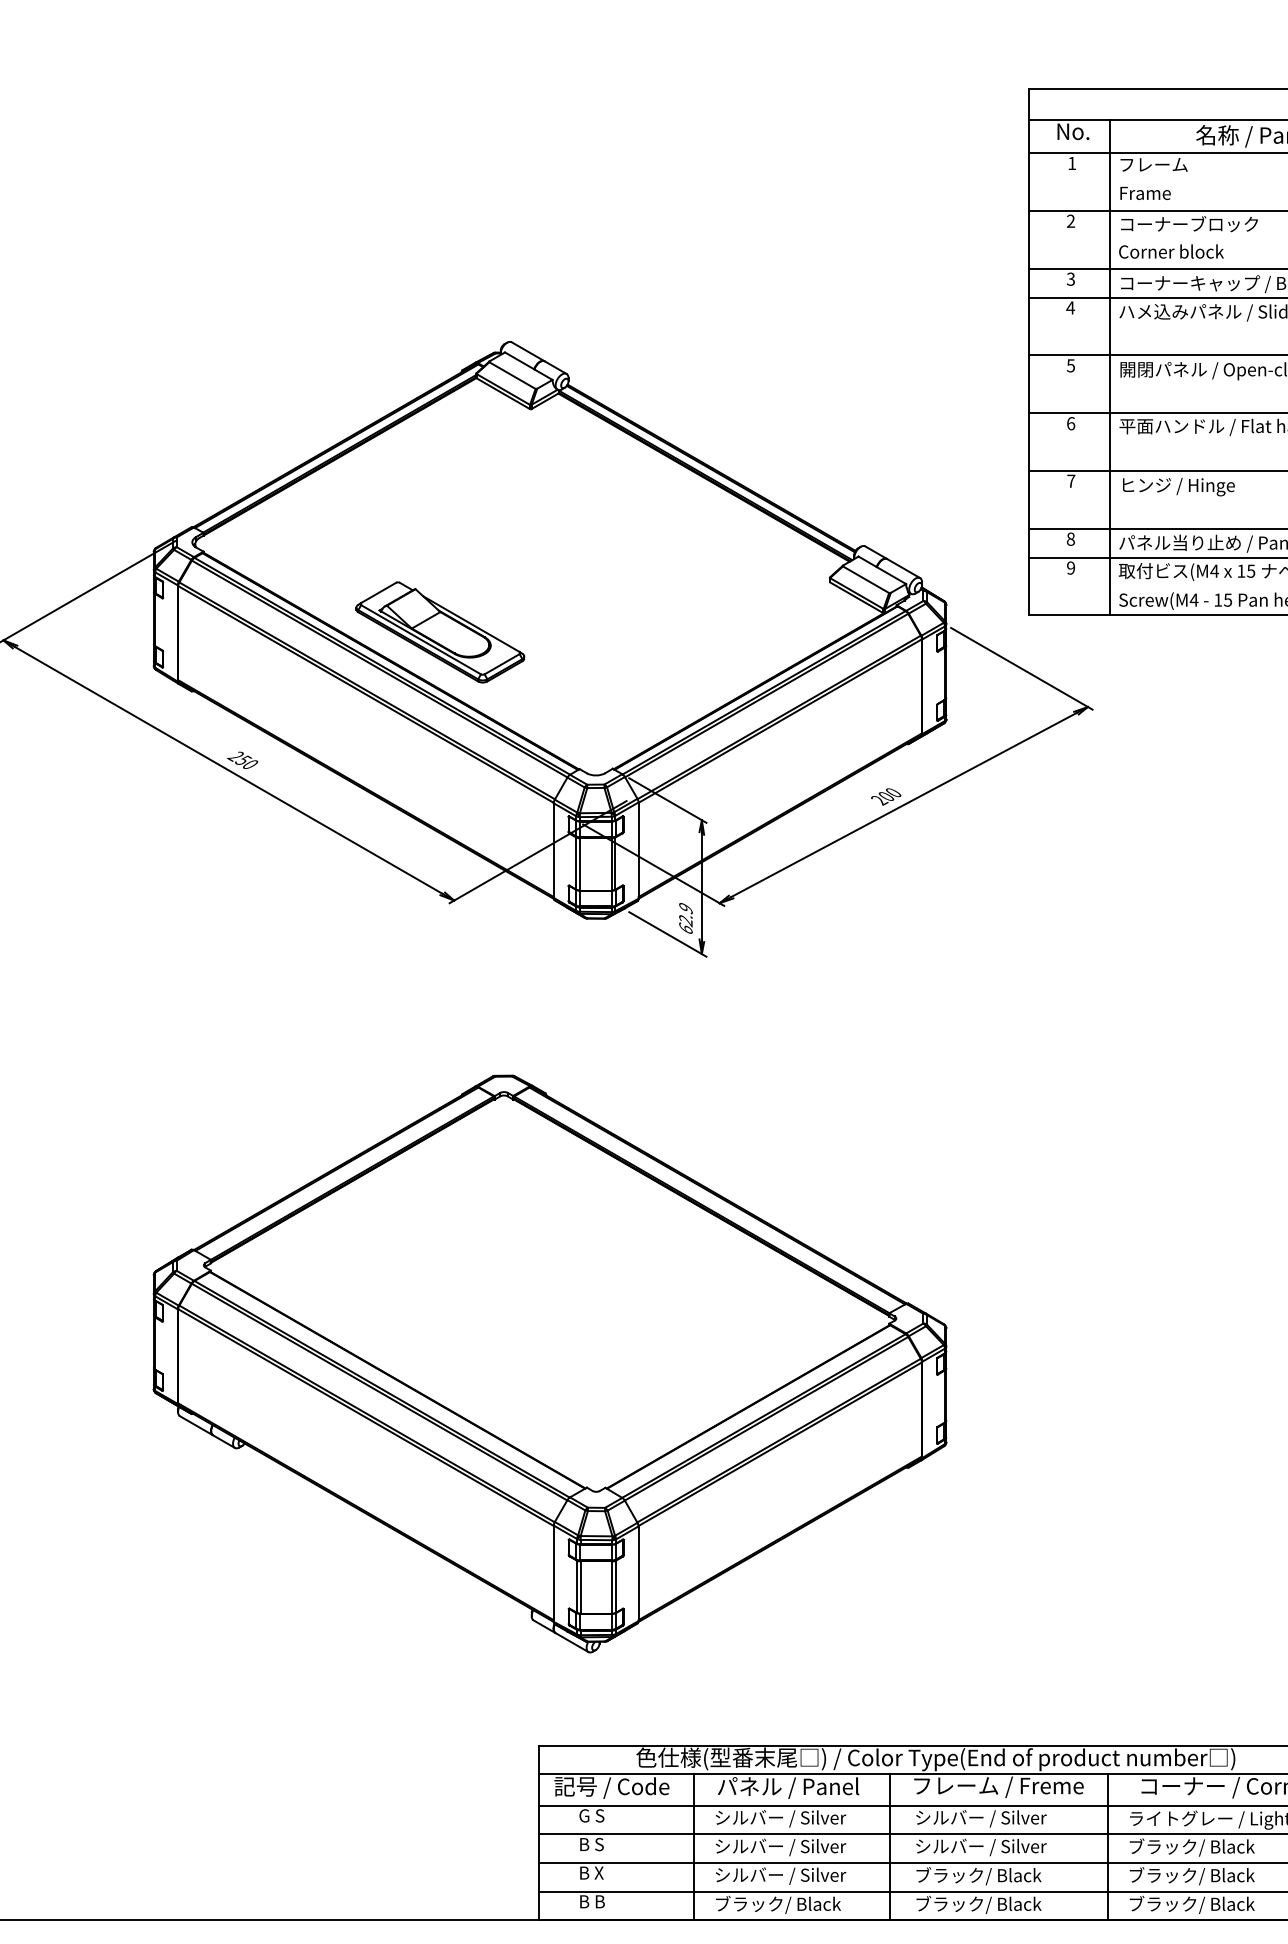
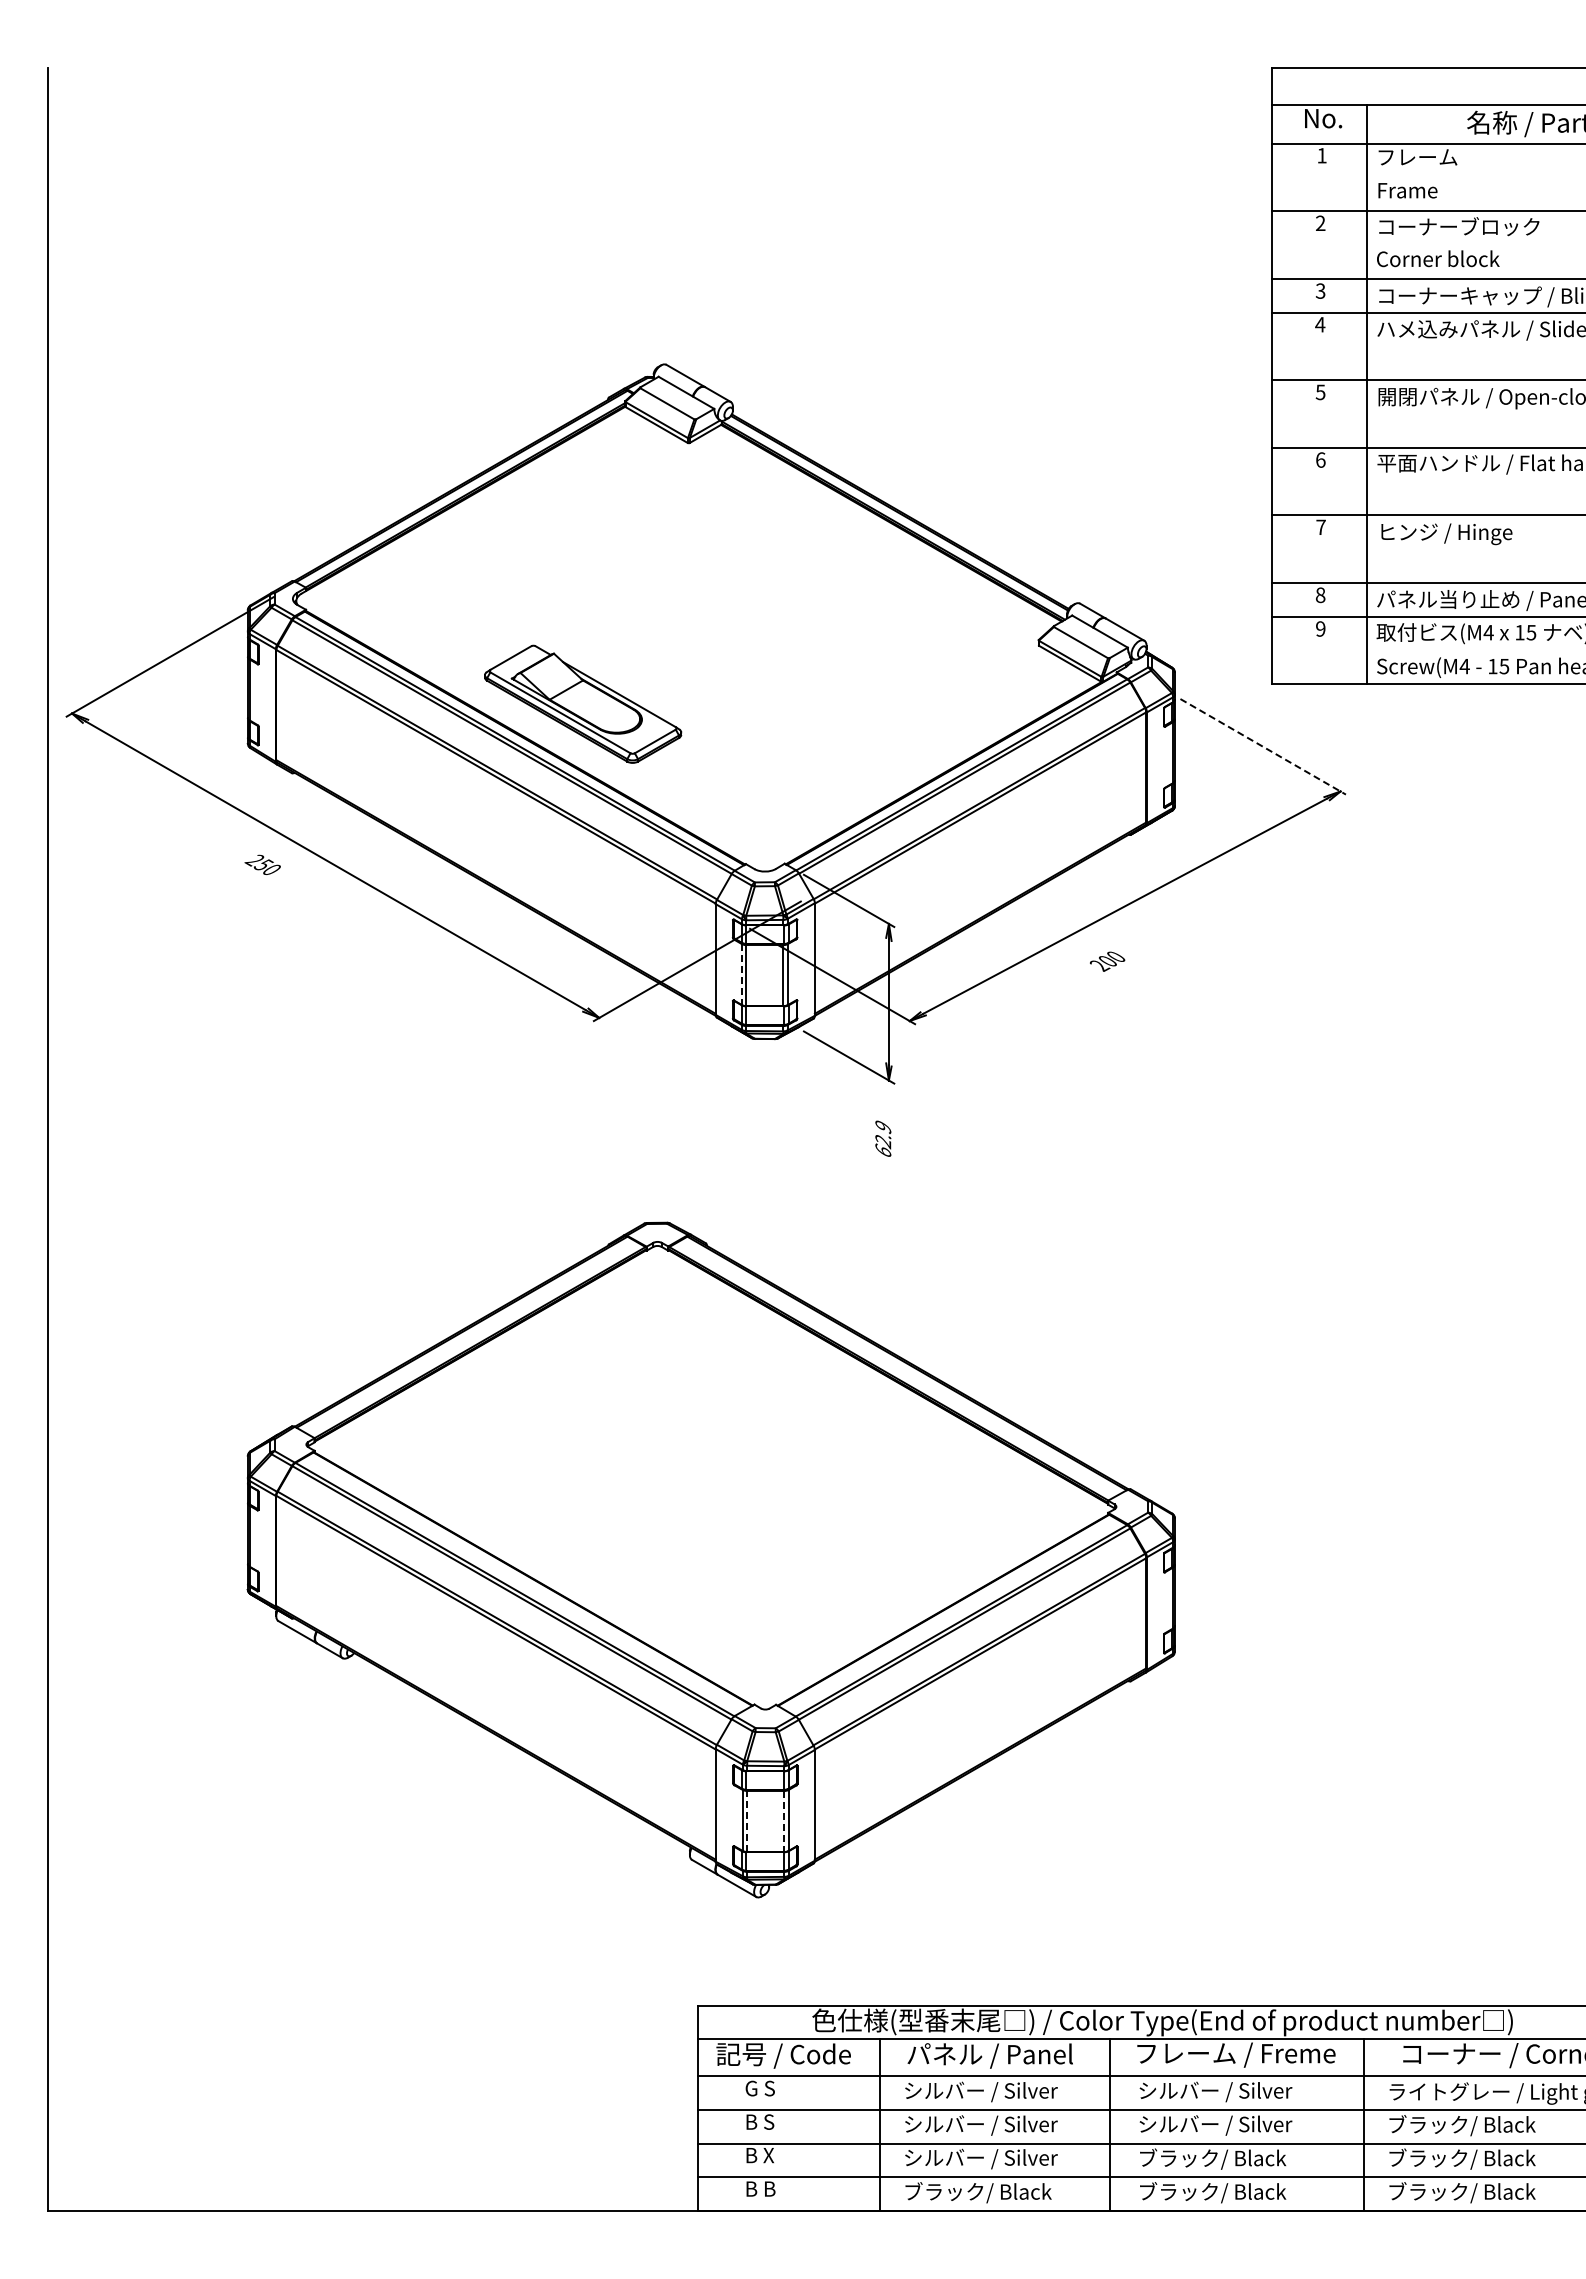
line: (1022, 668) -> (1263, 746), solid -> dashed
text: (242, 760) -> (262, 864), moved
text: (886, 796) -> (1107, 961), moved
line: (575, 863) -> (741, 974), solid -> dashed
text: (686, 918) -> (883, 1138), moved
line: (580, 1587) -> (747, 1821), solid -> dashed
line: (612, 1587) -> (784, 1821), solid -> dashed

